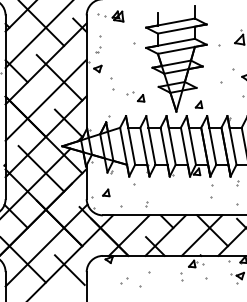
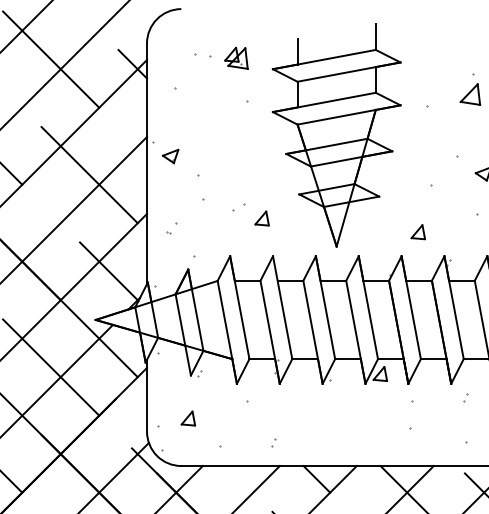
part: (110, 16) -> (220, 58), moved
part: (98, 49) -> (171, 227), moved
part: (198, 104) -> (417, 231), moved

